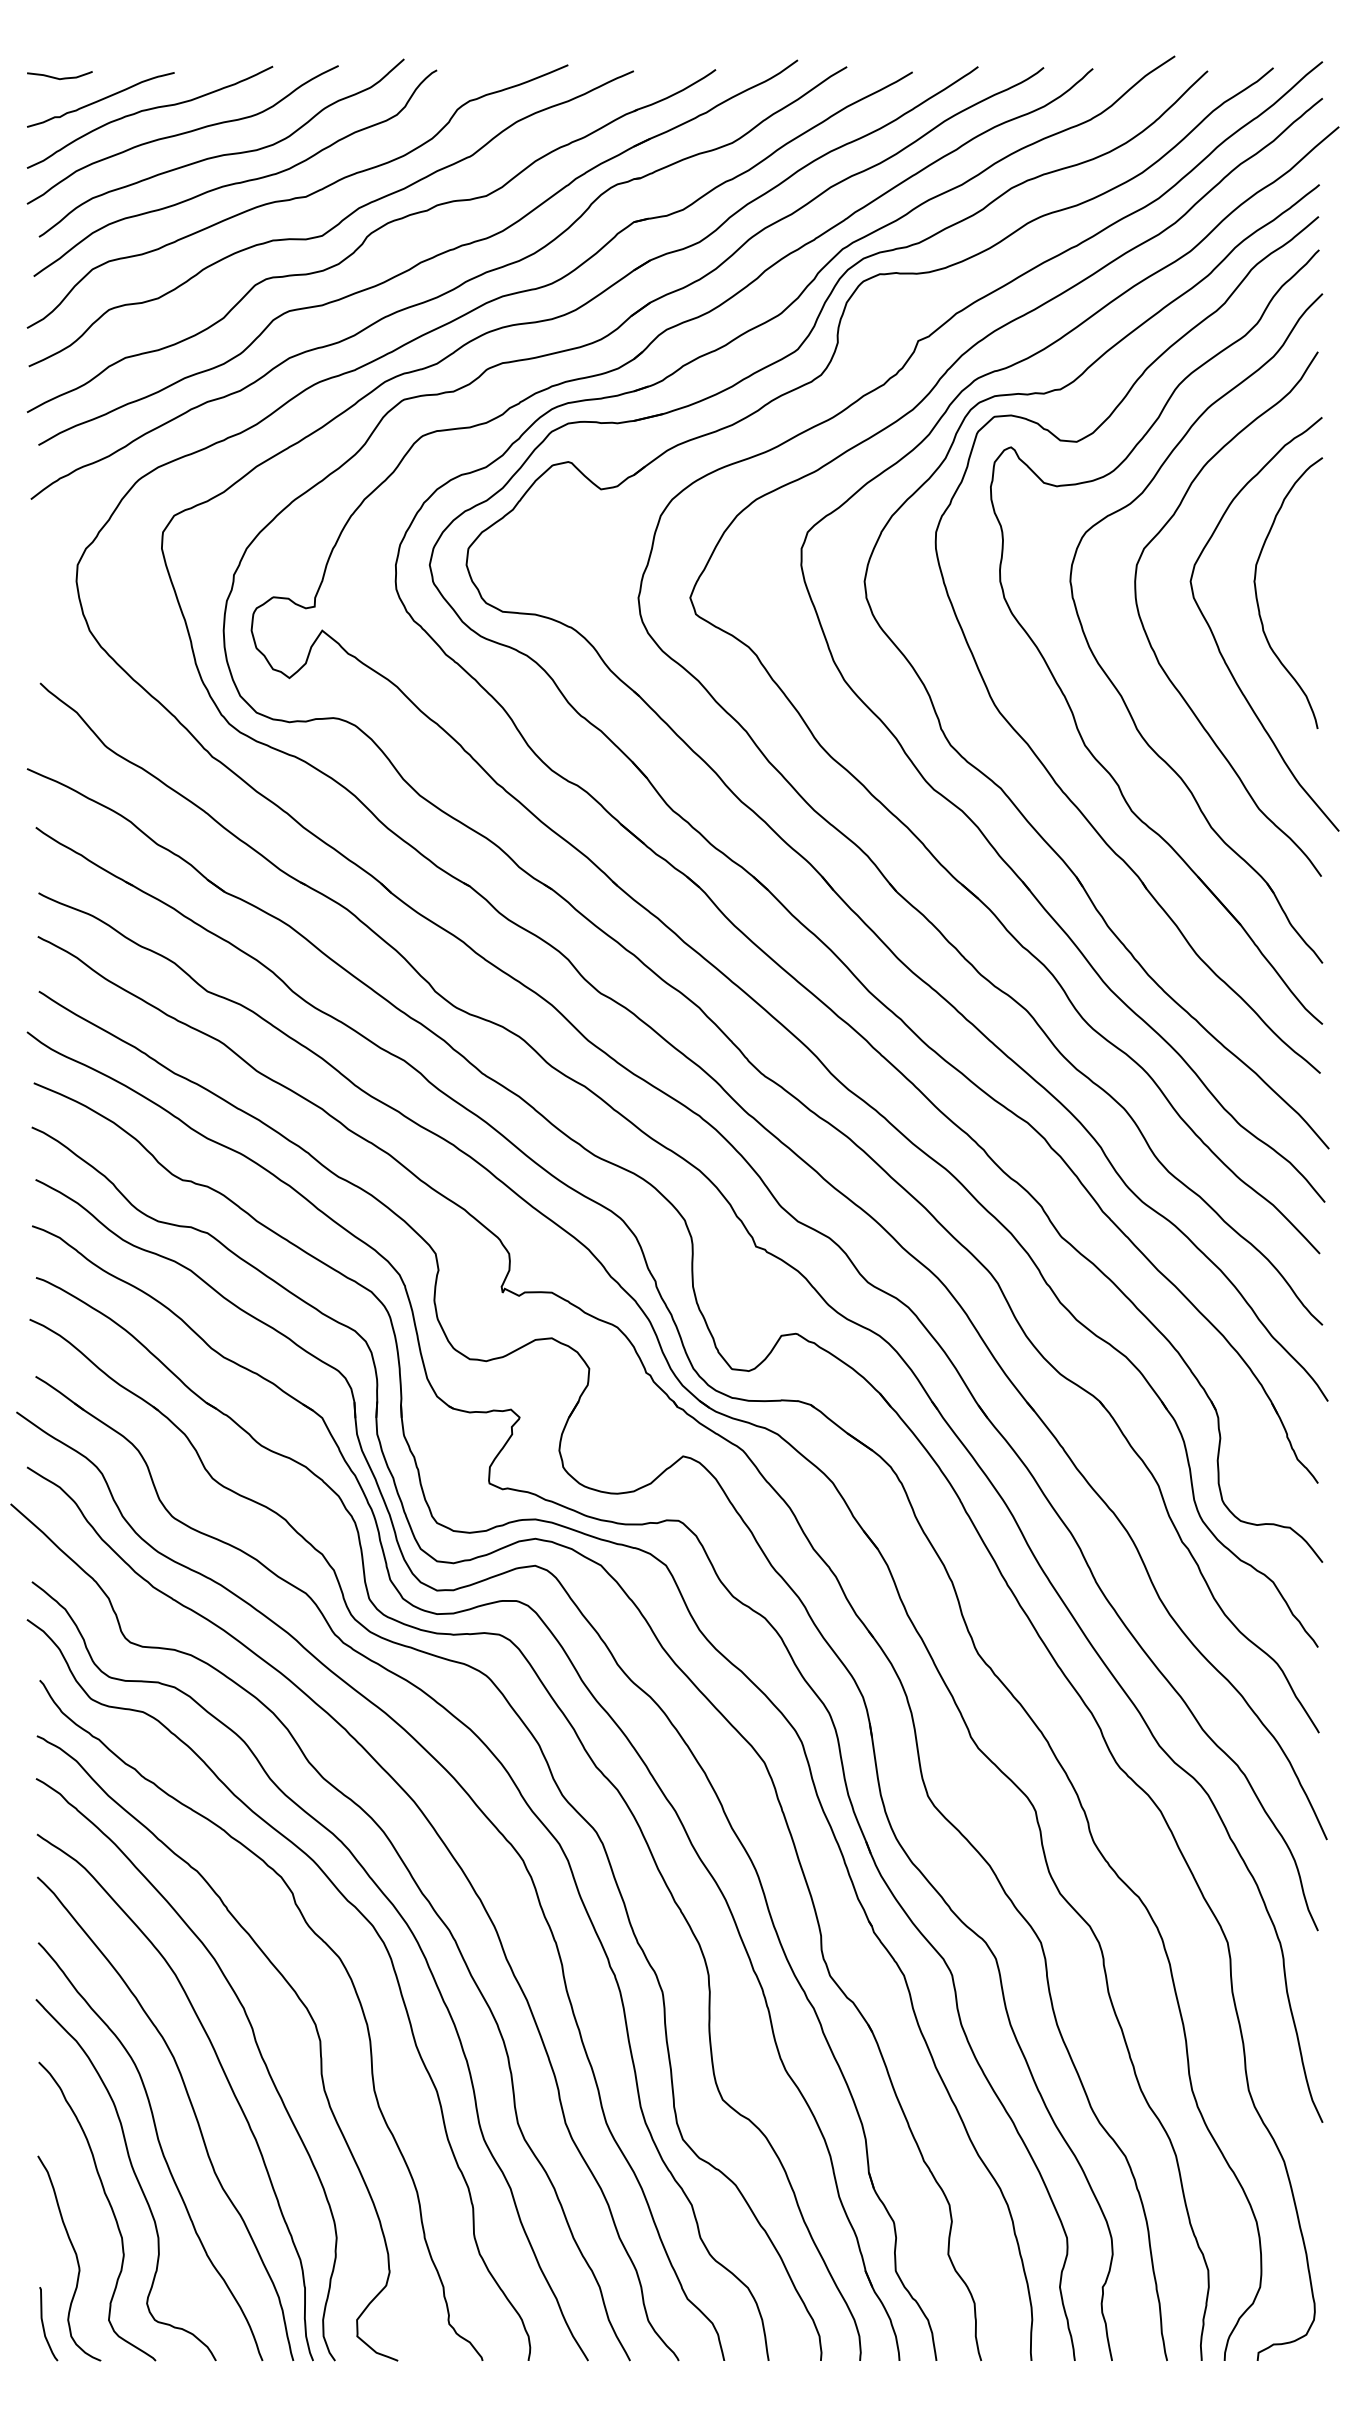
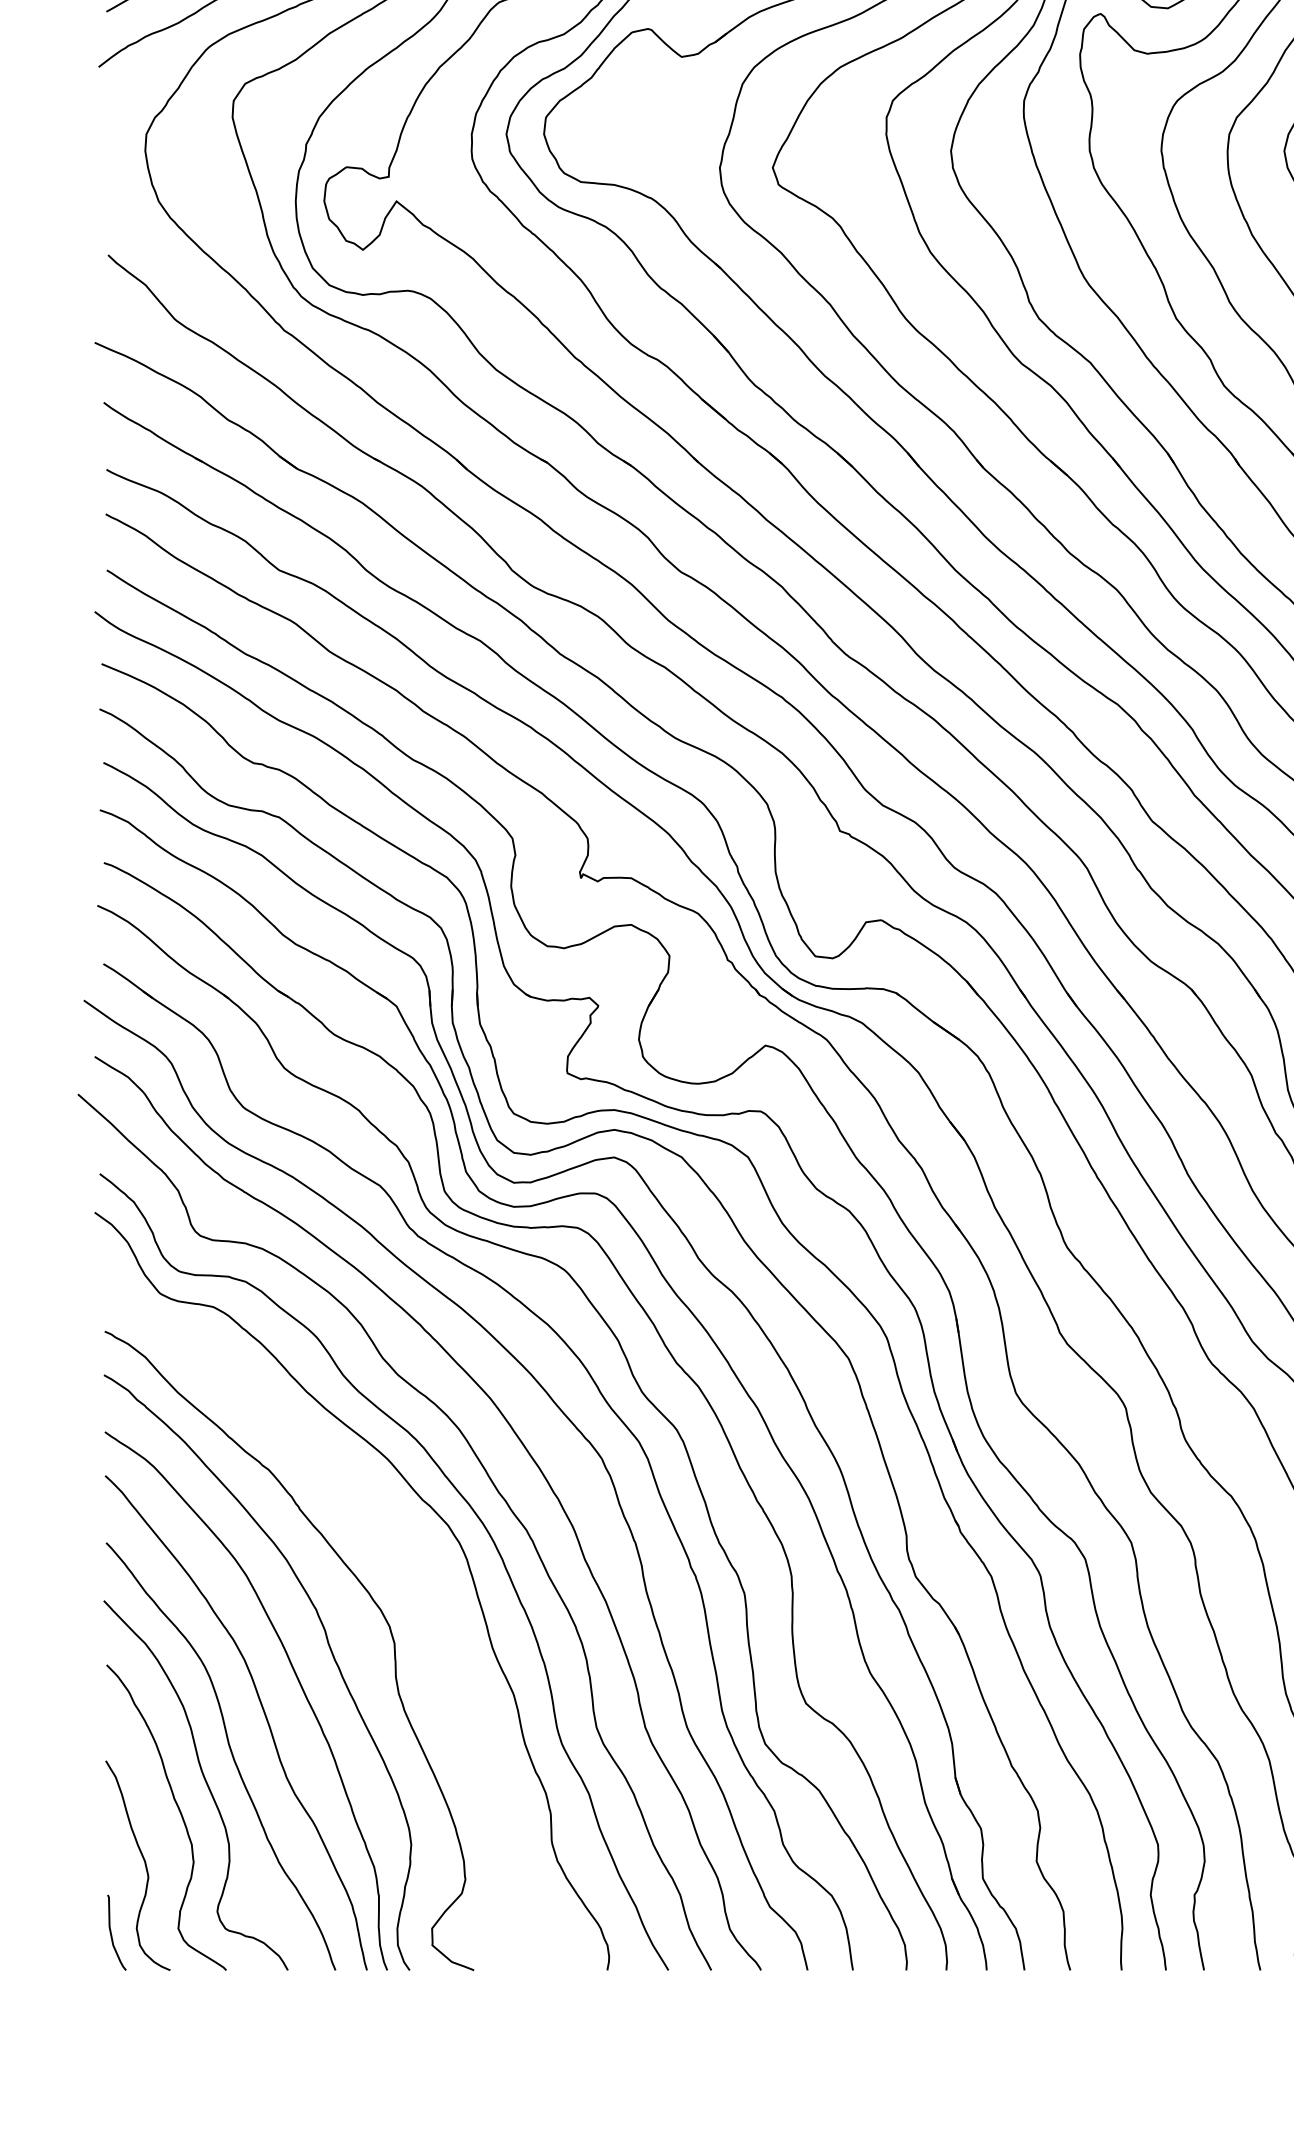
curve: (351, 1983) -> (426, 1584), removed

